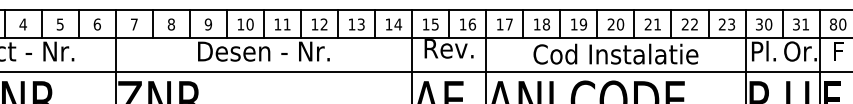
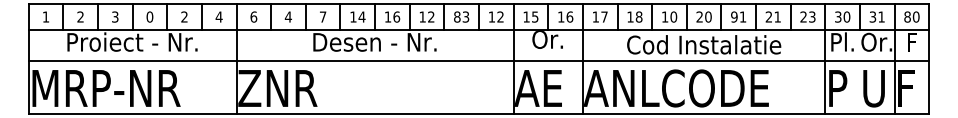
text: (22, 23) -> (149, 16), 4 -> 0
text: (60, 23) -> (184, 16), 5 -> 2
text: (96, 23) -> (218, 16), 6 -> 4
text: (134, 23) -> (253, 16), 7 -> 6
text: (170, 23) -> (287, 16), 8 -> 4
text: (207, 23) -> (322, 16), 9 -> 7
text: (249, 23) -> (361, 16), 10 -> 14
text: (286, 23) -> (396, 16), 11 -> 16
text: (352, 23) -> (457, 16), 13 -> 83
text: (398, 23) -> (500, 16), 14 -> 12
text: (583, 23) -> (673, 16), 19 -> 10
text: (648, 23) -> (734, 16), 21 -> 91
text: (694, 23) -> (777, 16), 22 -> 21
text: (448, 48) -> (547, 39), Rev. -> Or.

